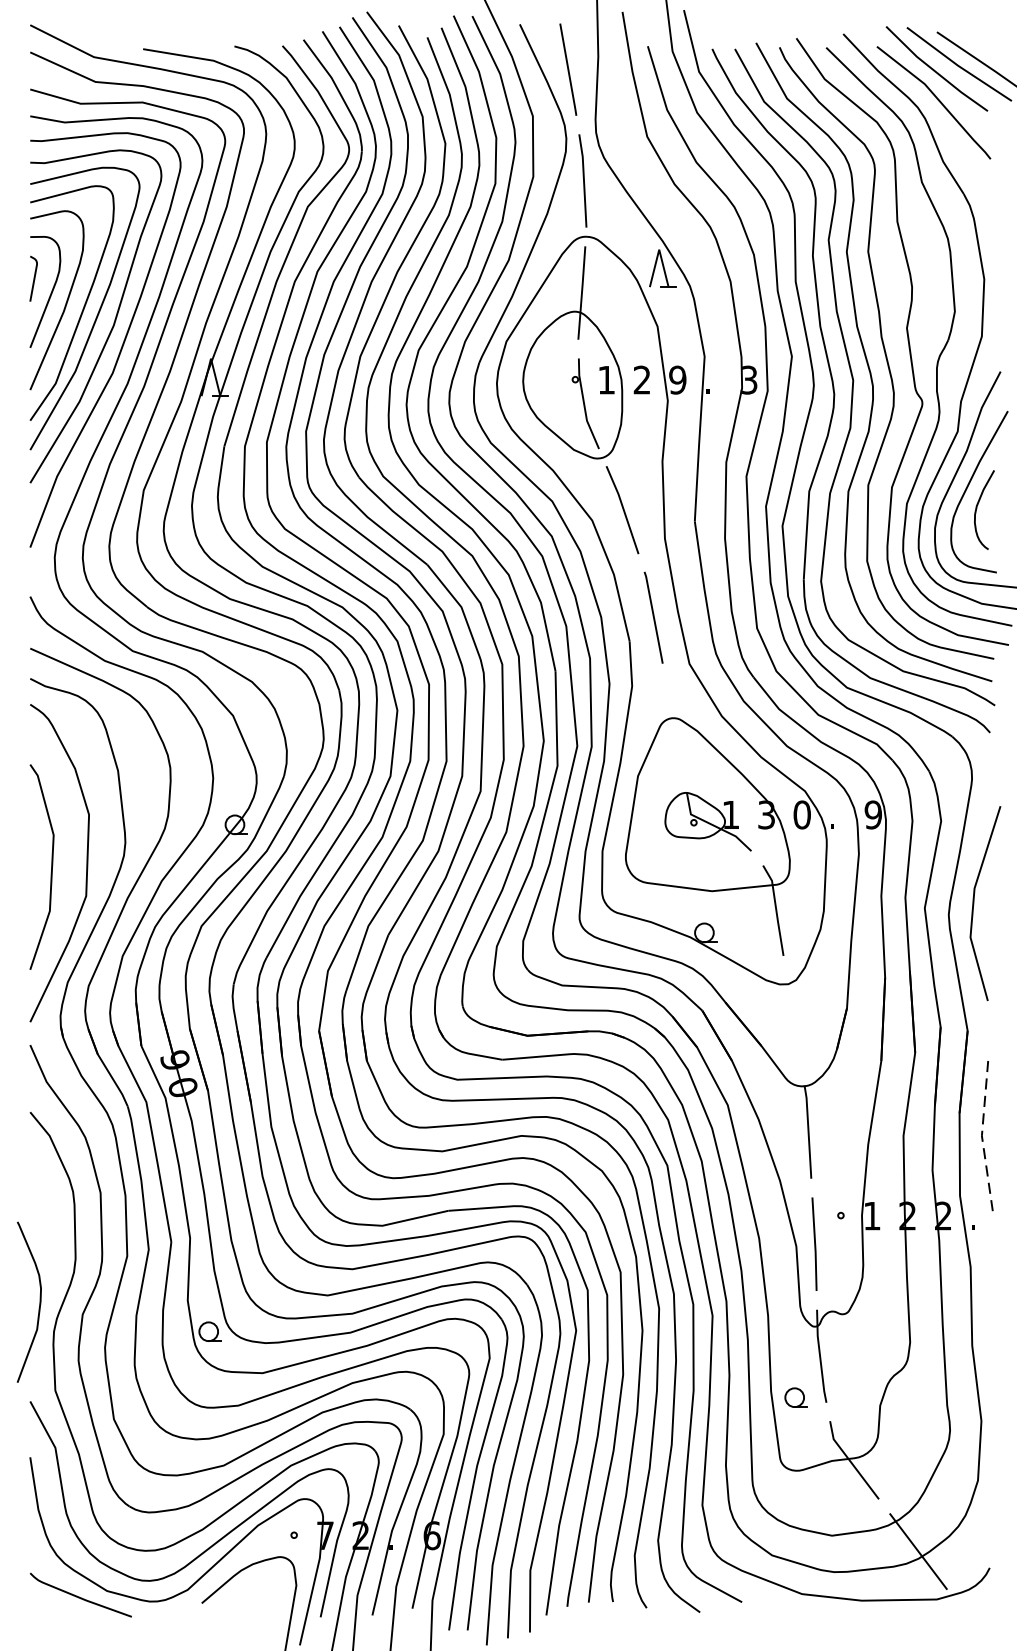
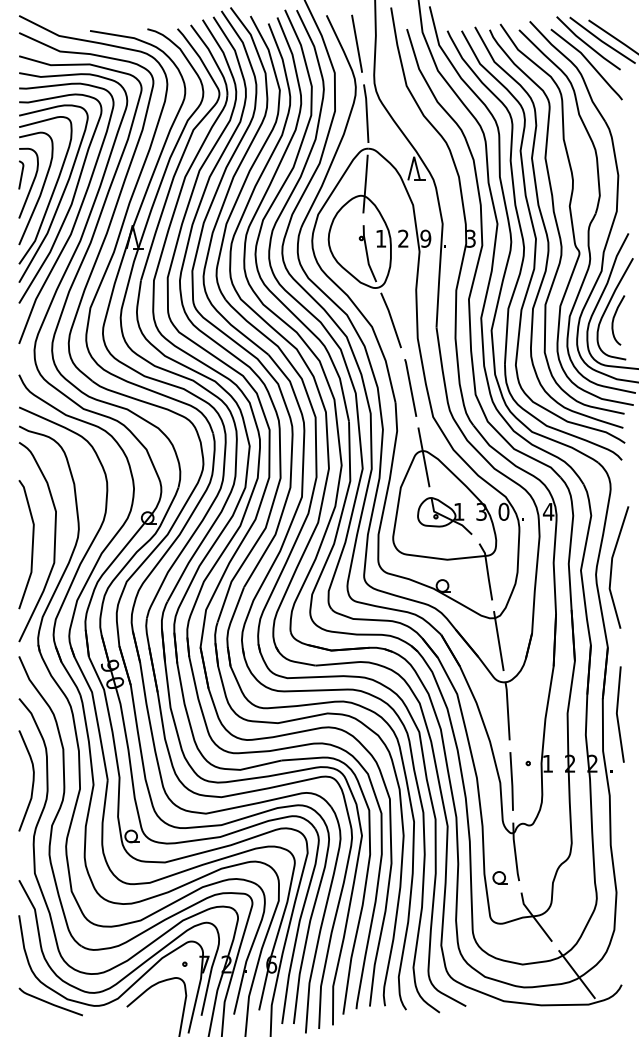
line: (674, 728) -> (423, 457), added
text: (873, 814) -> (548, 511), 9 -> 4
line: (793, 1021) -> (498, 641), added
line: (981, 1137) -> (616, 714), dashed -> solid
curve: (38, 1301) -> (32, 780), moved

